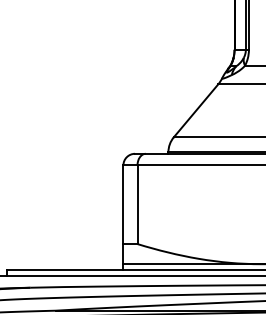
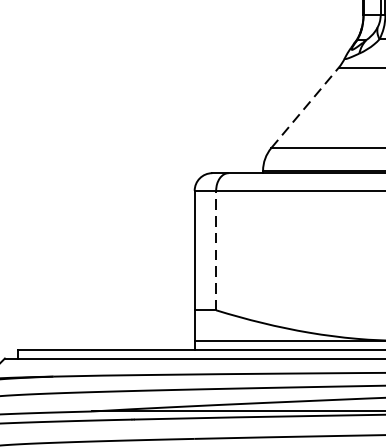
line: (196, 110) -> (305, 107), solid -> dashed
line: (137, 204) -> (216, 250), solid -> dashed

